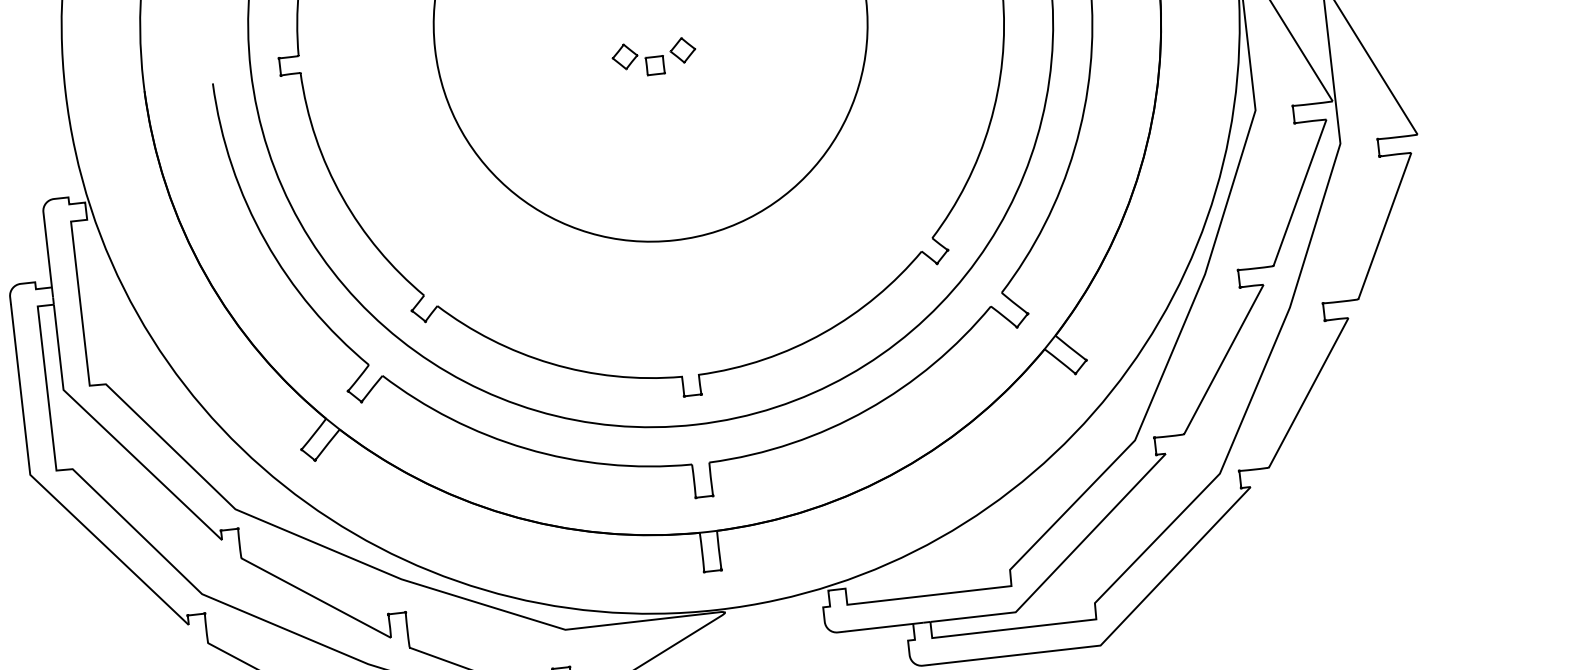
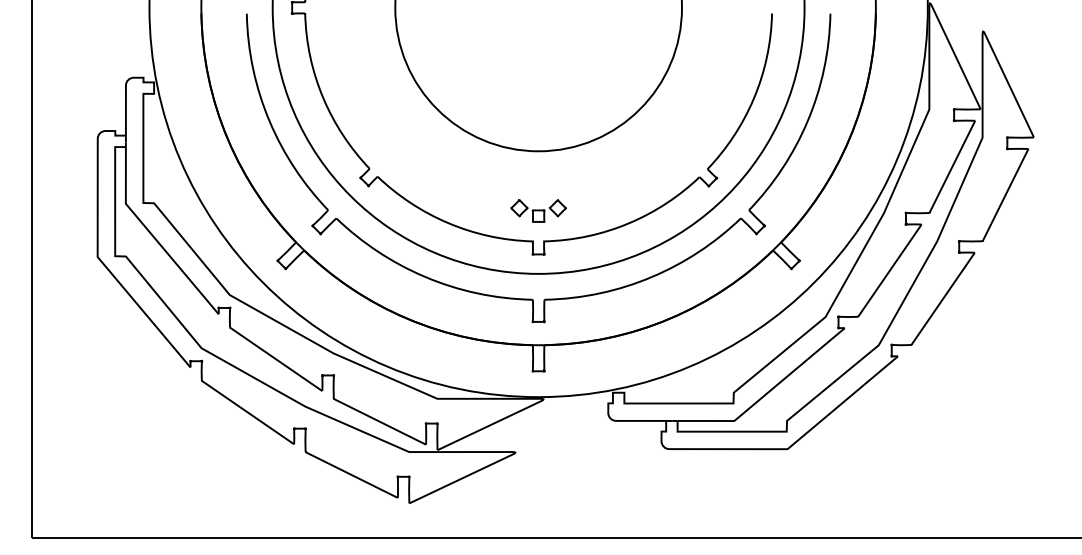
part: (654, 57) -> (538, 210), moved

